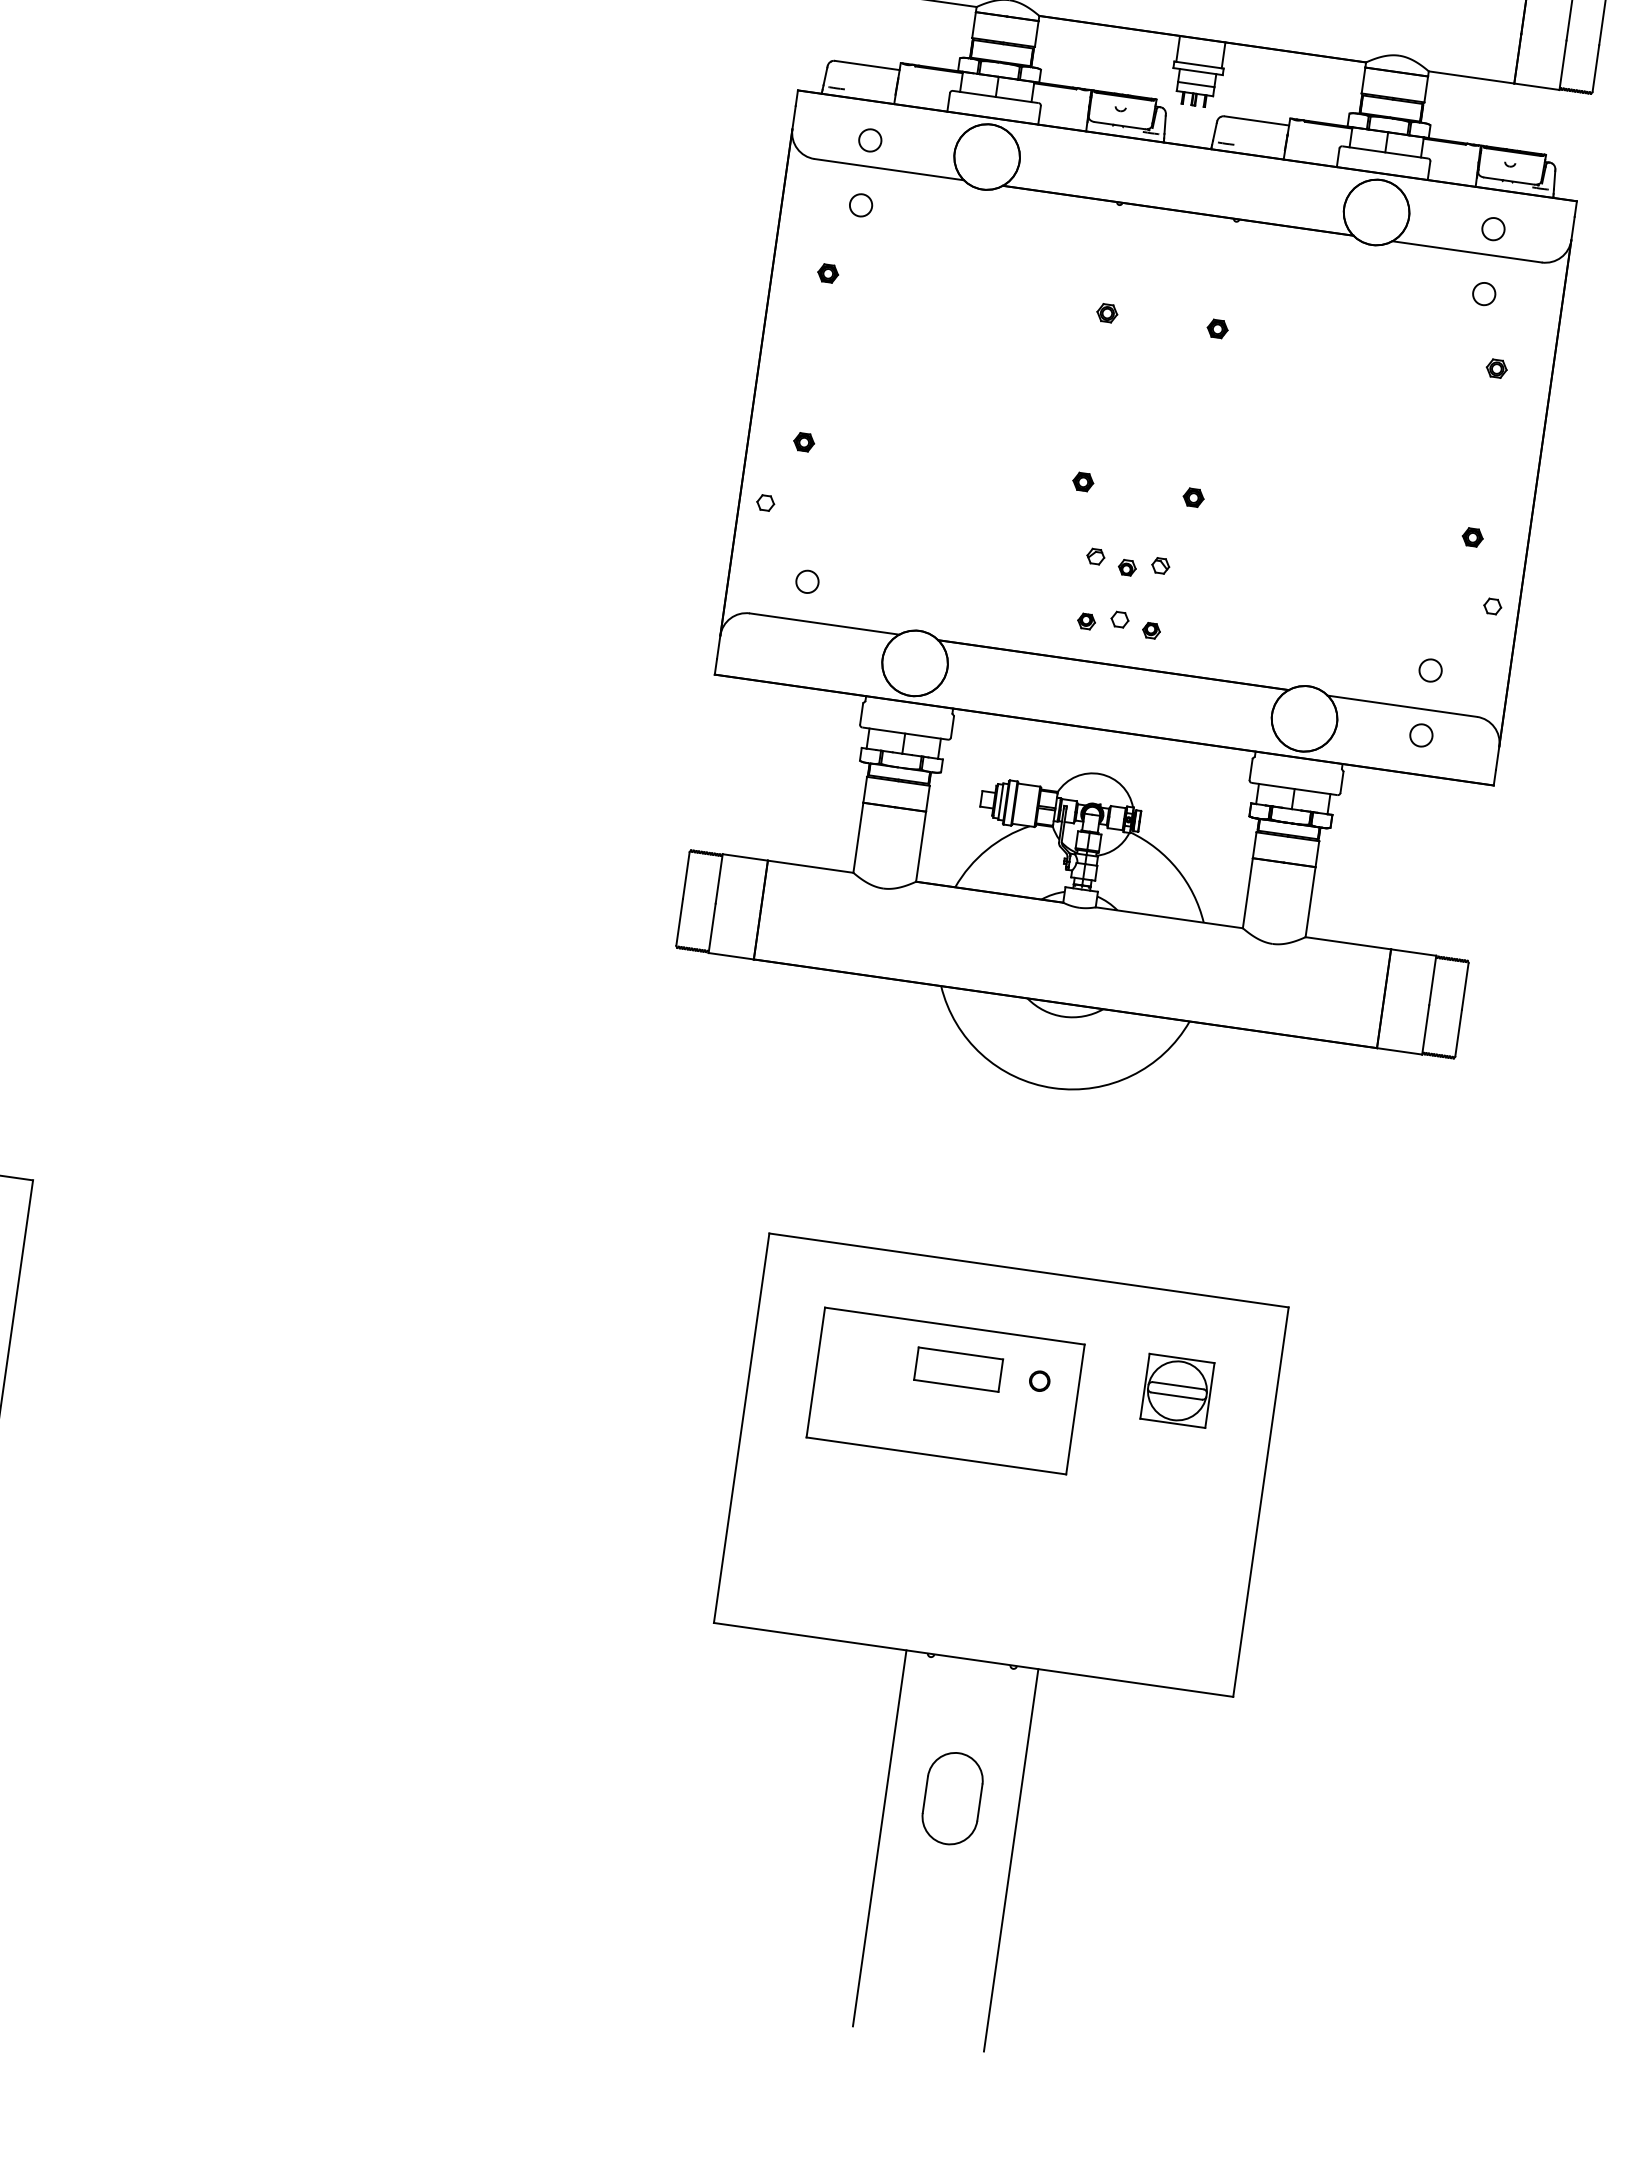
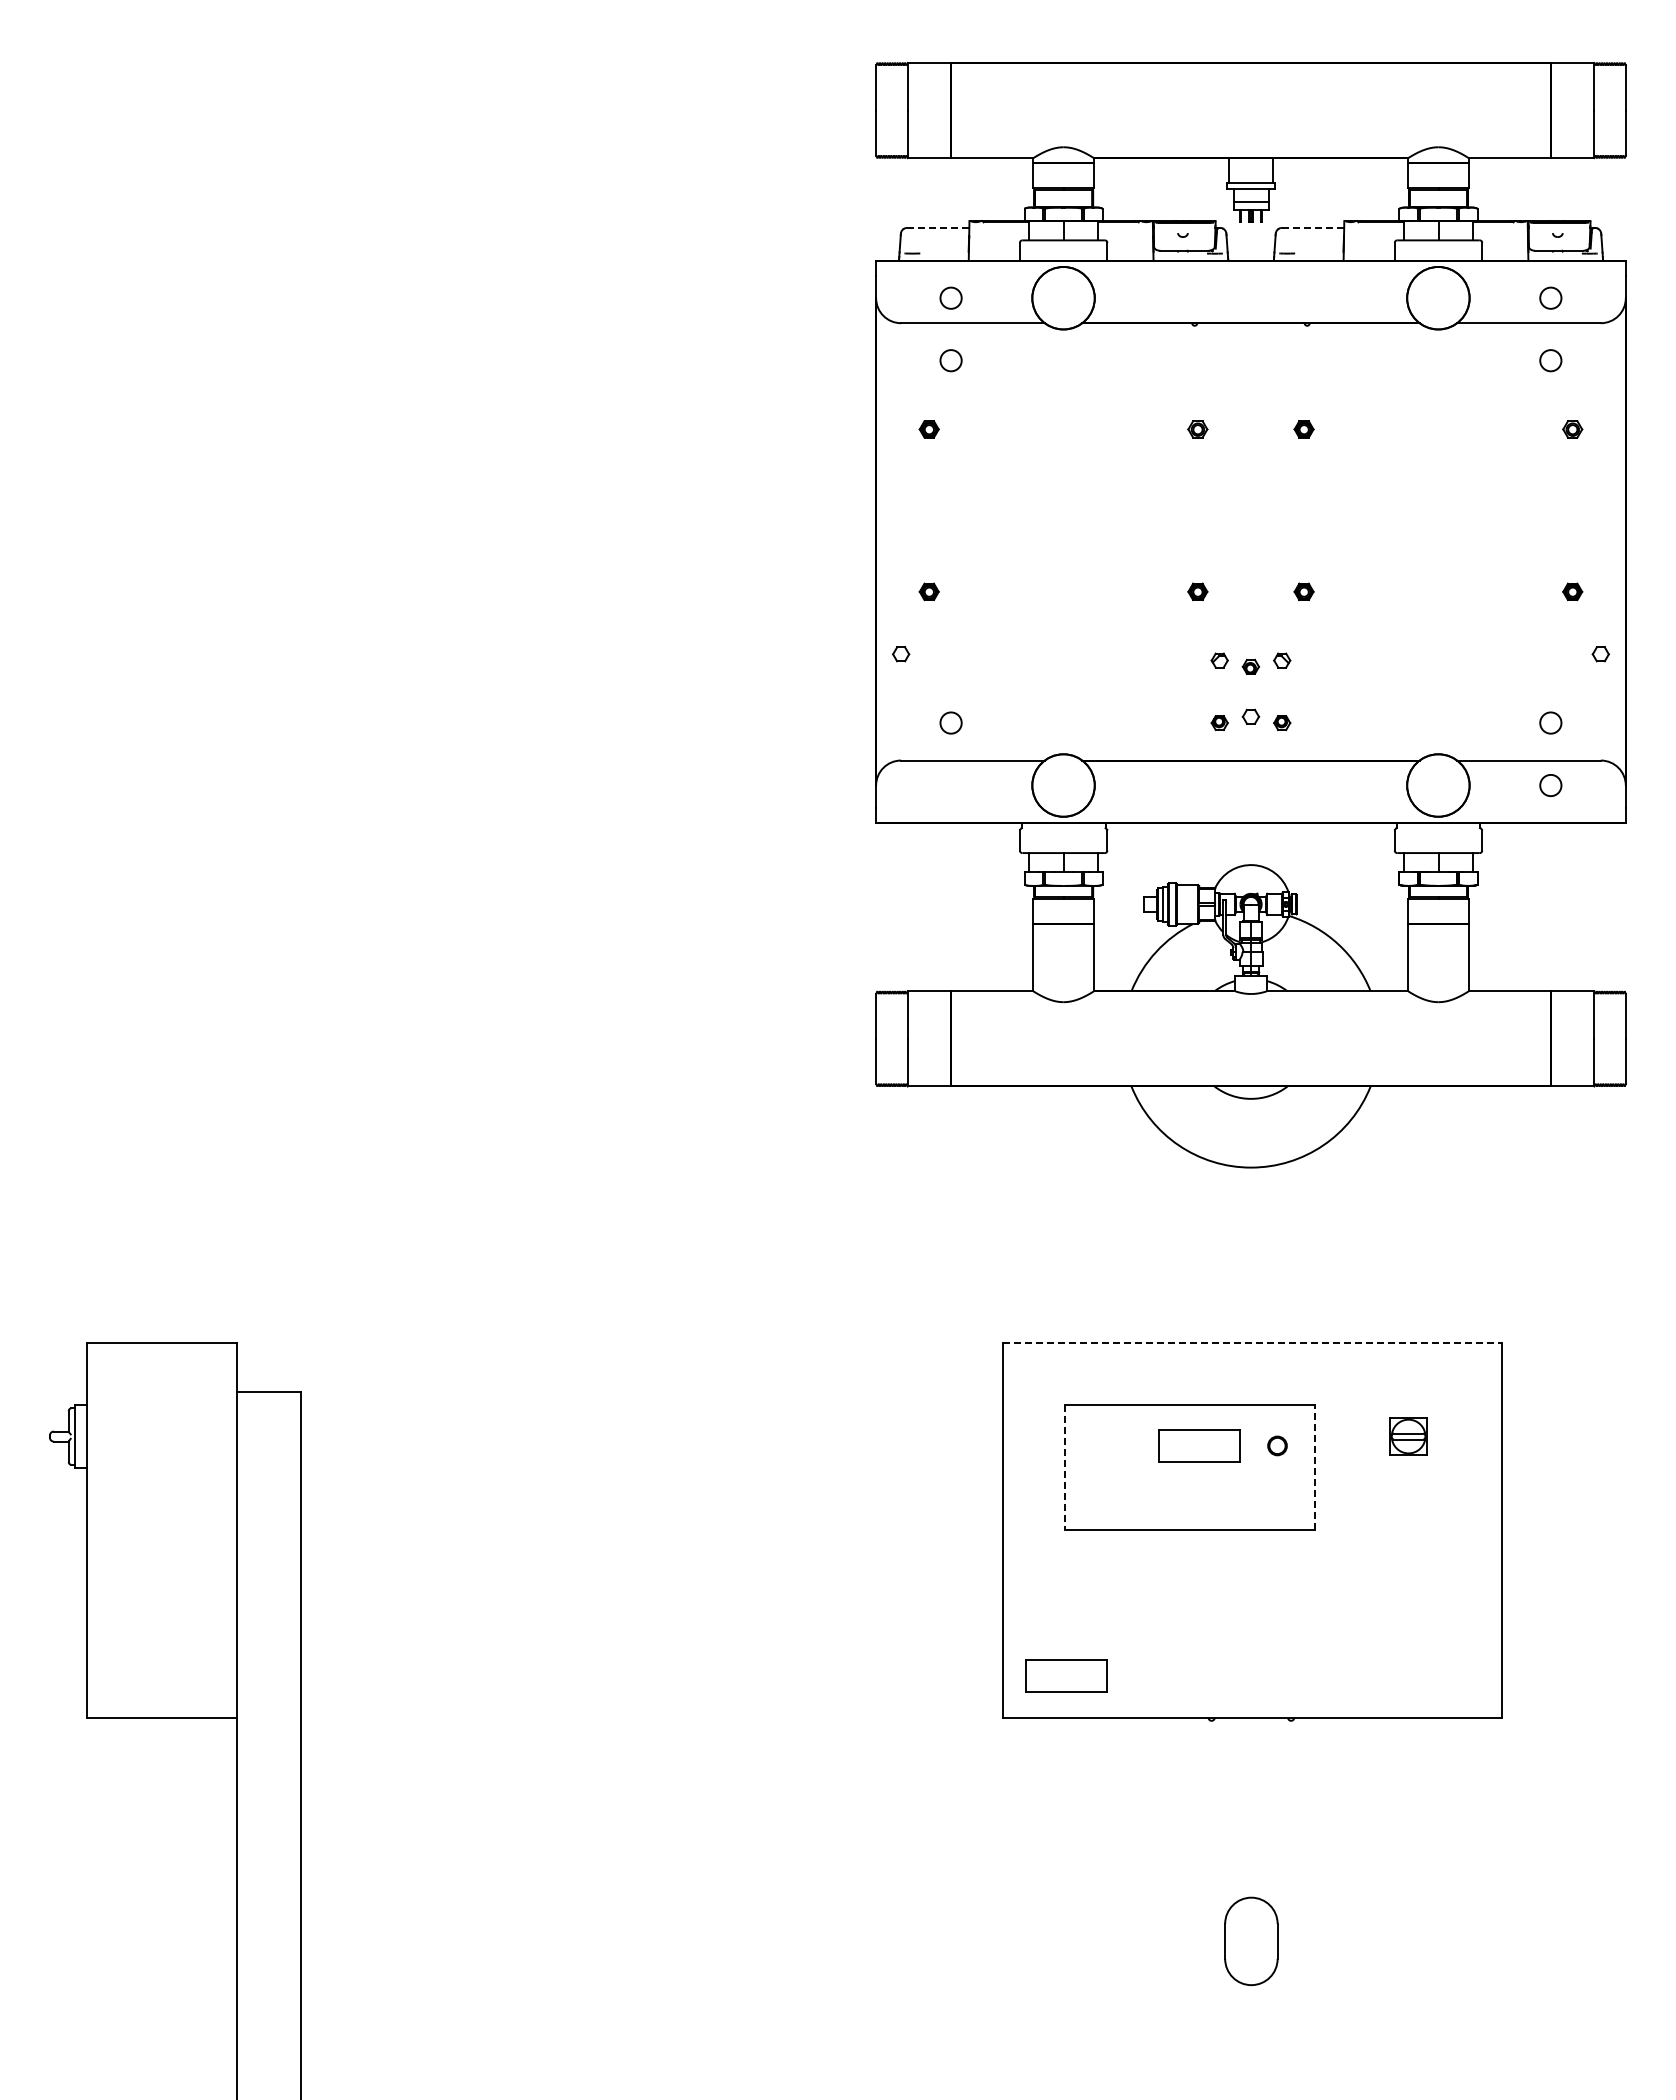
line: (867, 65) -> (938, 227), solid -> dashed
line: (1257, 120) -> (1313, 227), solid -> dashed
line: (1029, 1270) -> (1252, 1342), solid -> dashed
line: (816, 1373) -> (1065, 1468), solid -> dashed
part: (1177, 1390) -> (1408, 1436), size x0.6
line: (1076, 1409) -> (1315, 1467), solid -> dashed
part: (786, 1588) -> (1066, 1675), added
part: (952, 1797) -> (1251, 1940), moved
line: (879, 1838) -> (1187, 1898), removed
line: (1010, 1860) -> (1314, 1901), removed

